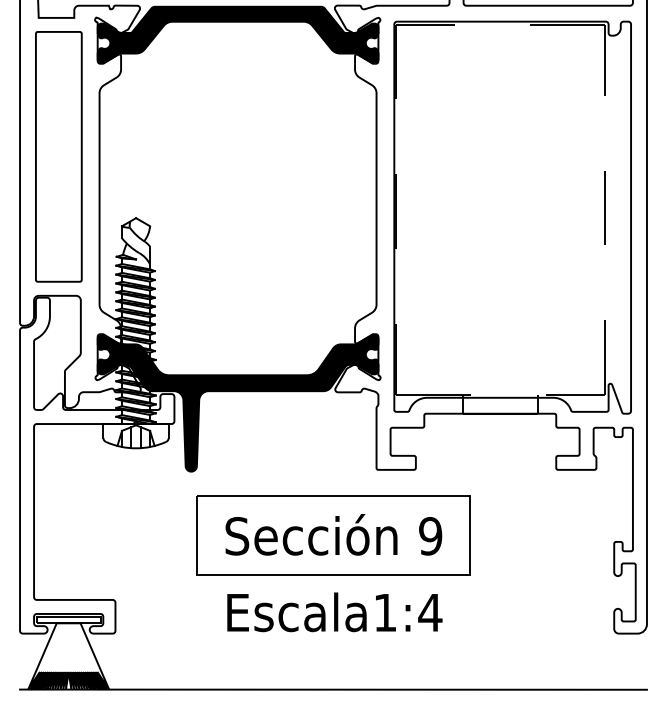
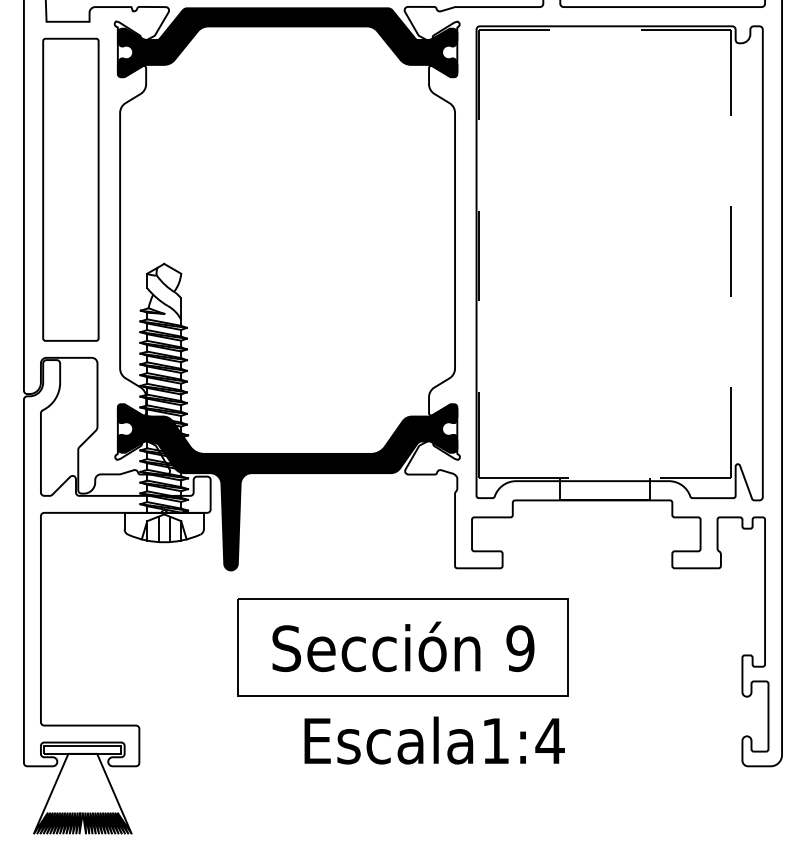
text: (334, 612) -> (434, 740), moved
line: (333, 689) -> (402, 833), removed

